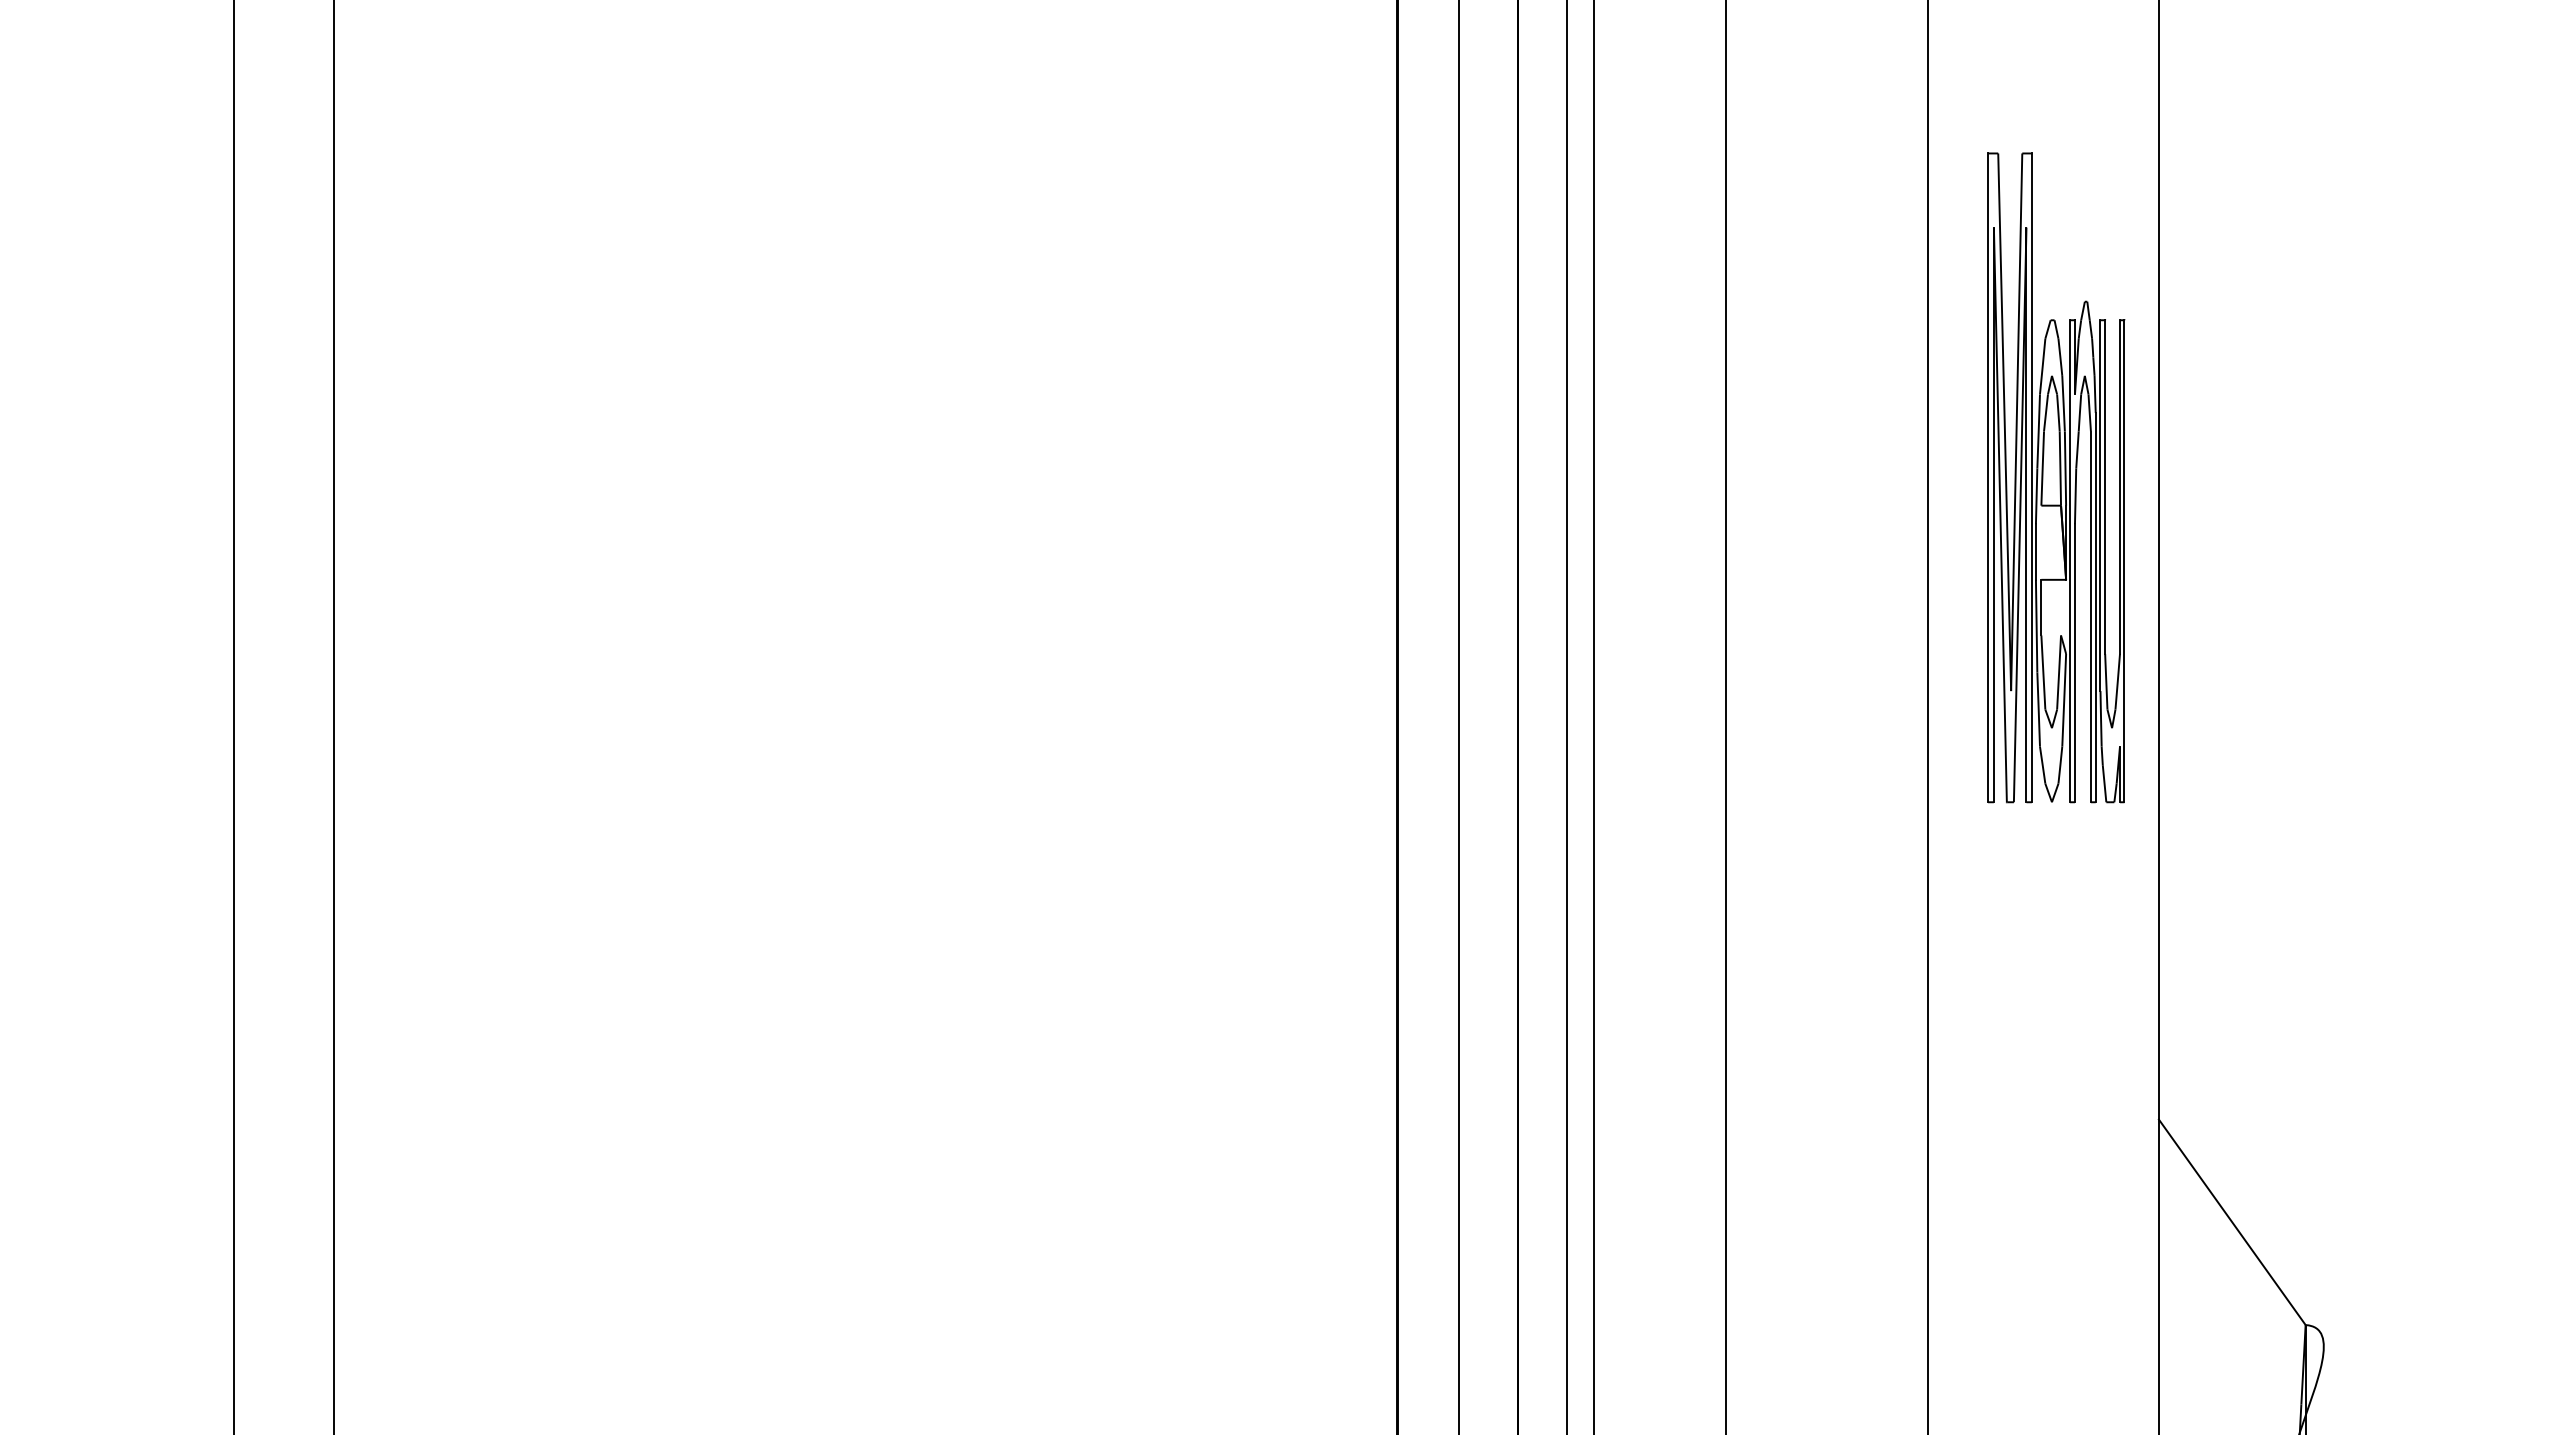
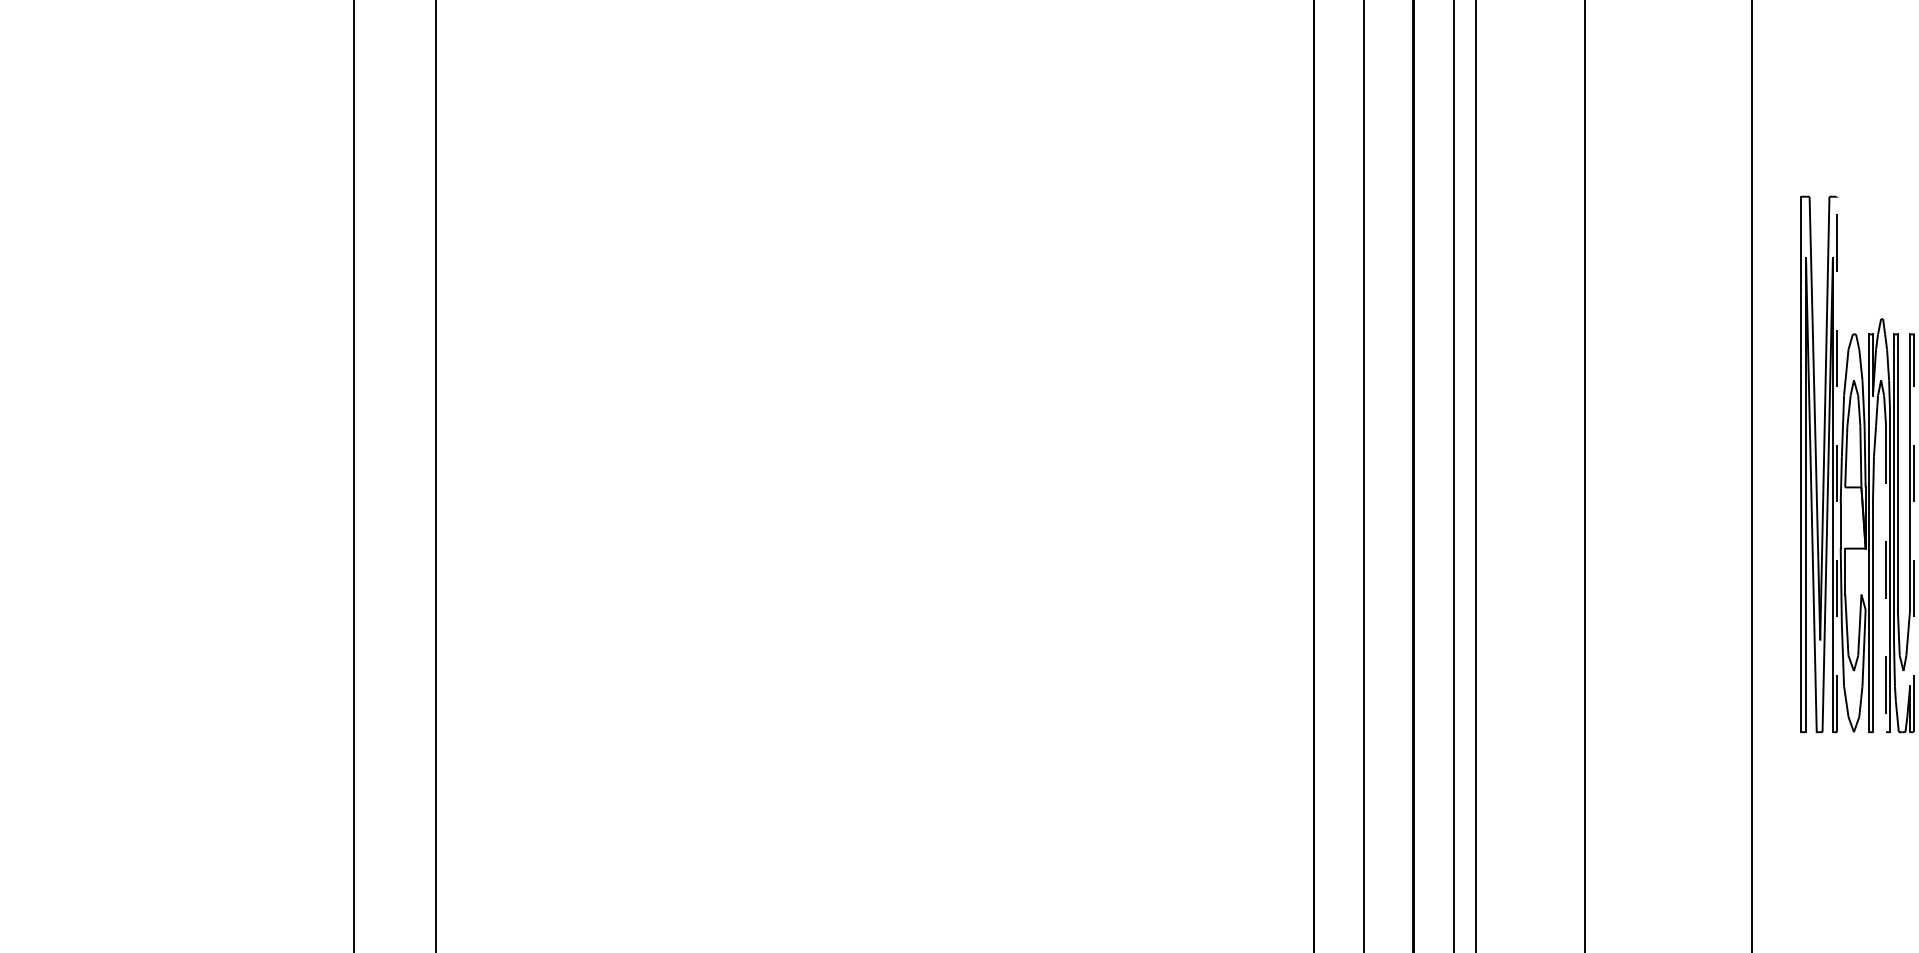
line: (2031, 477) -> (1837, 464), solid -> dashed
line: (2124, 561) -> (1913, 533), solid -> dashed
line: (2090, 617) -> (1885, 579), solid -> dashed

